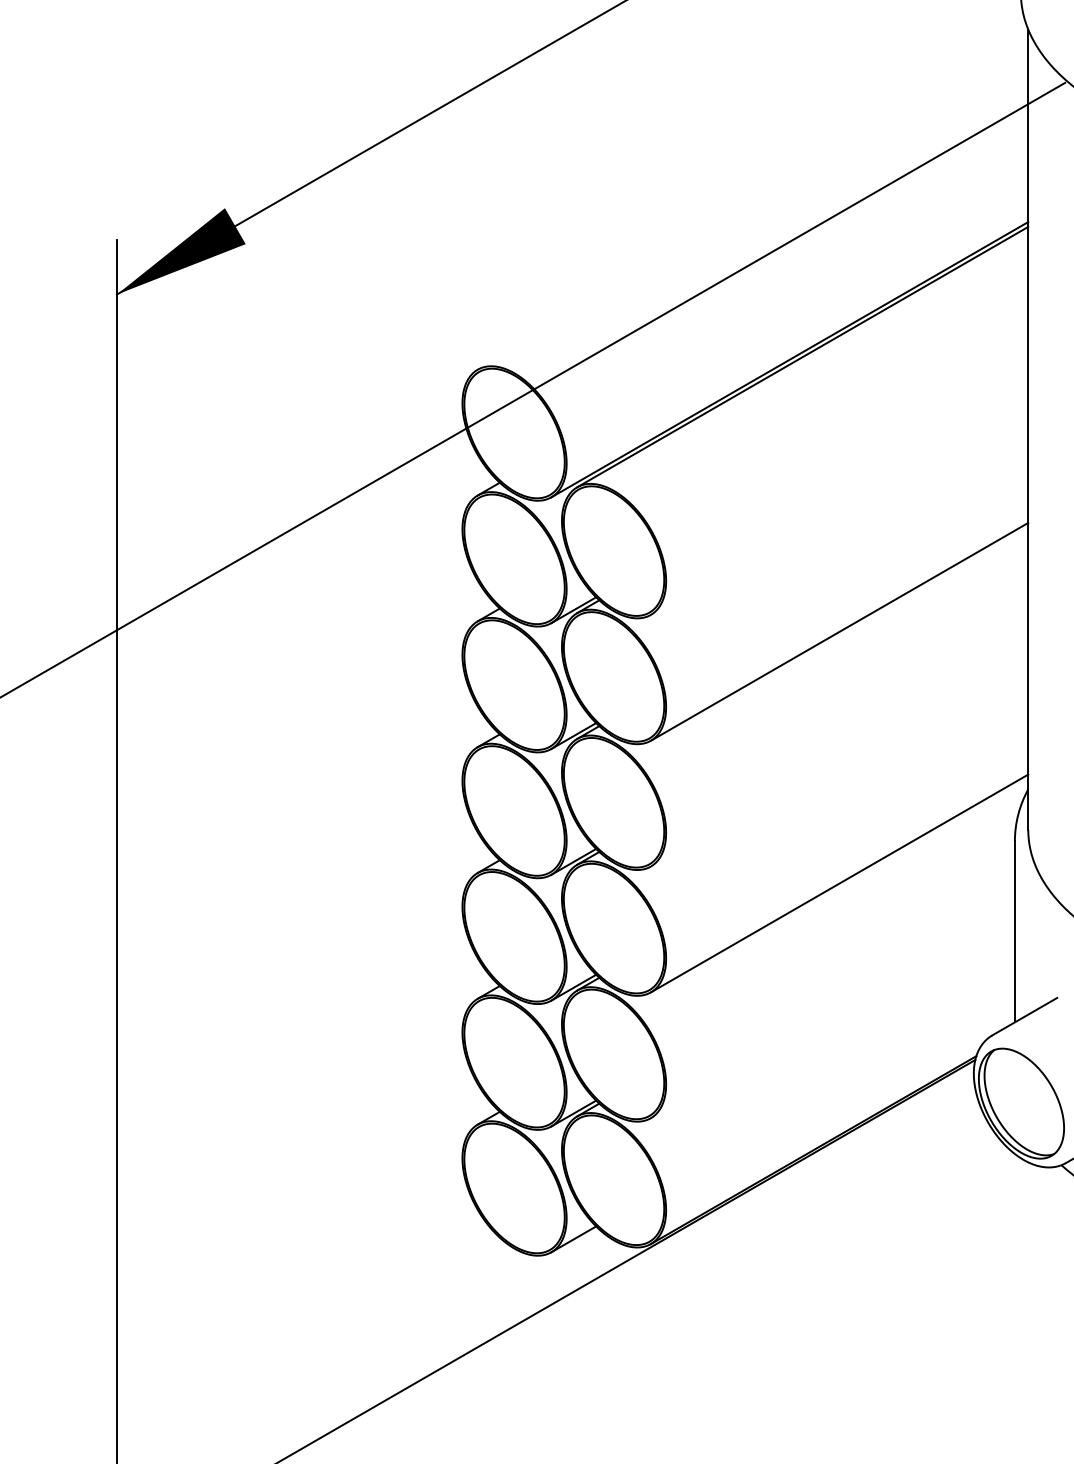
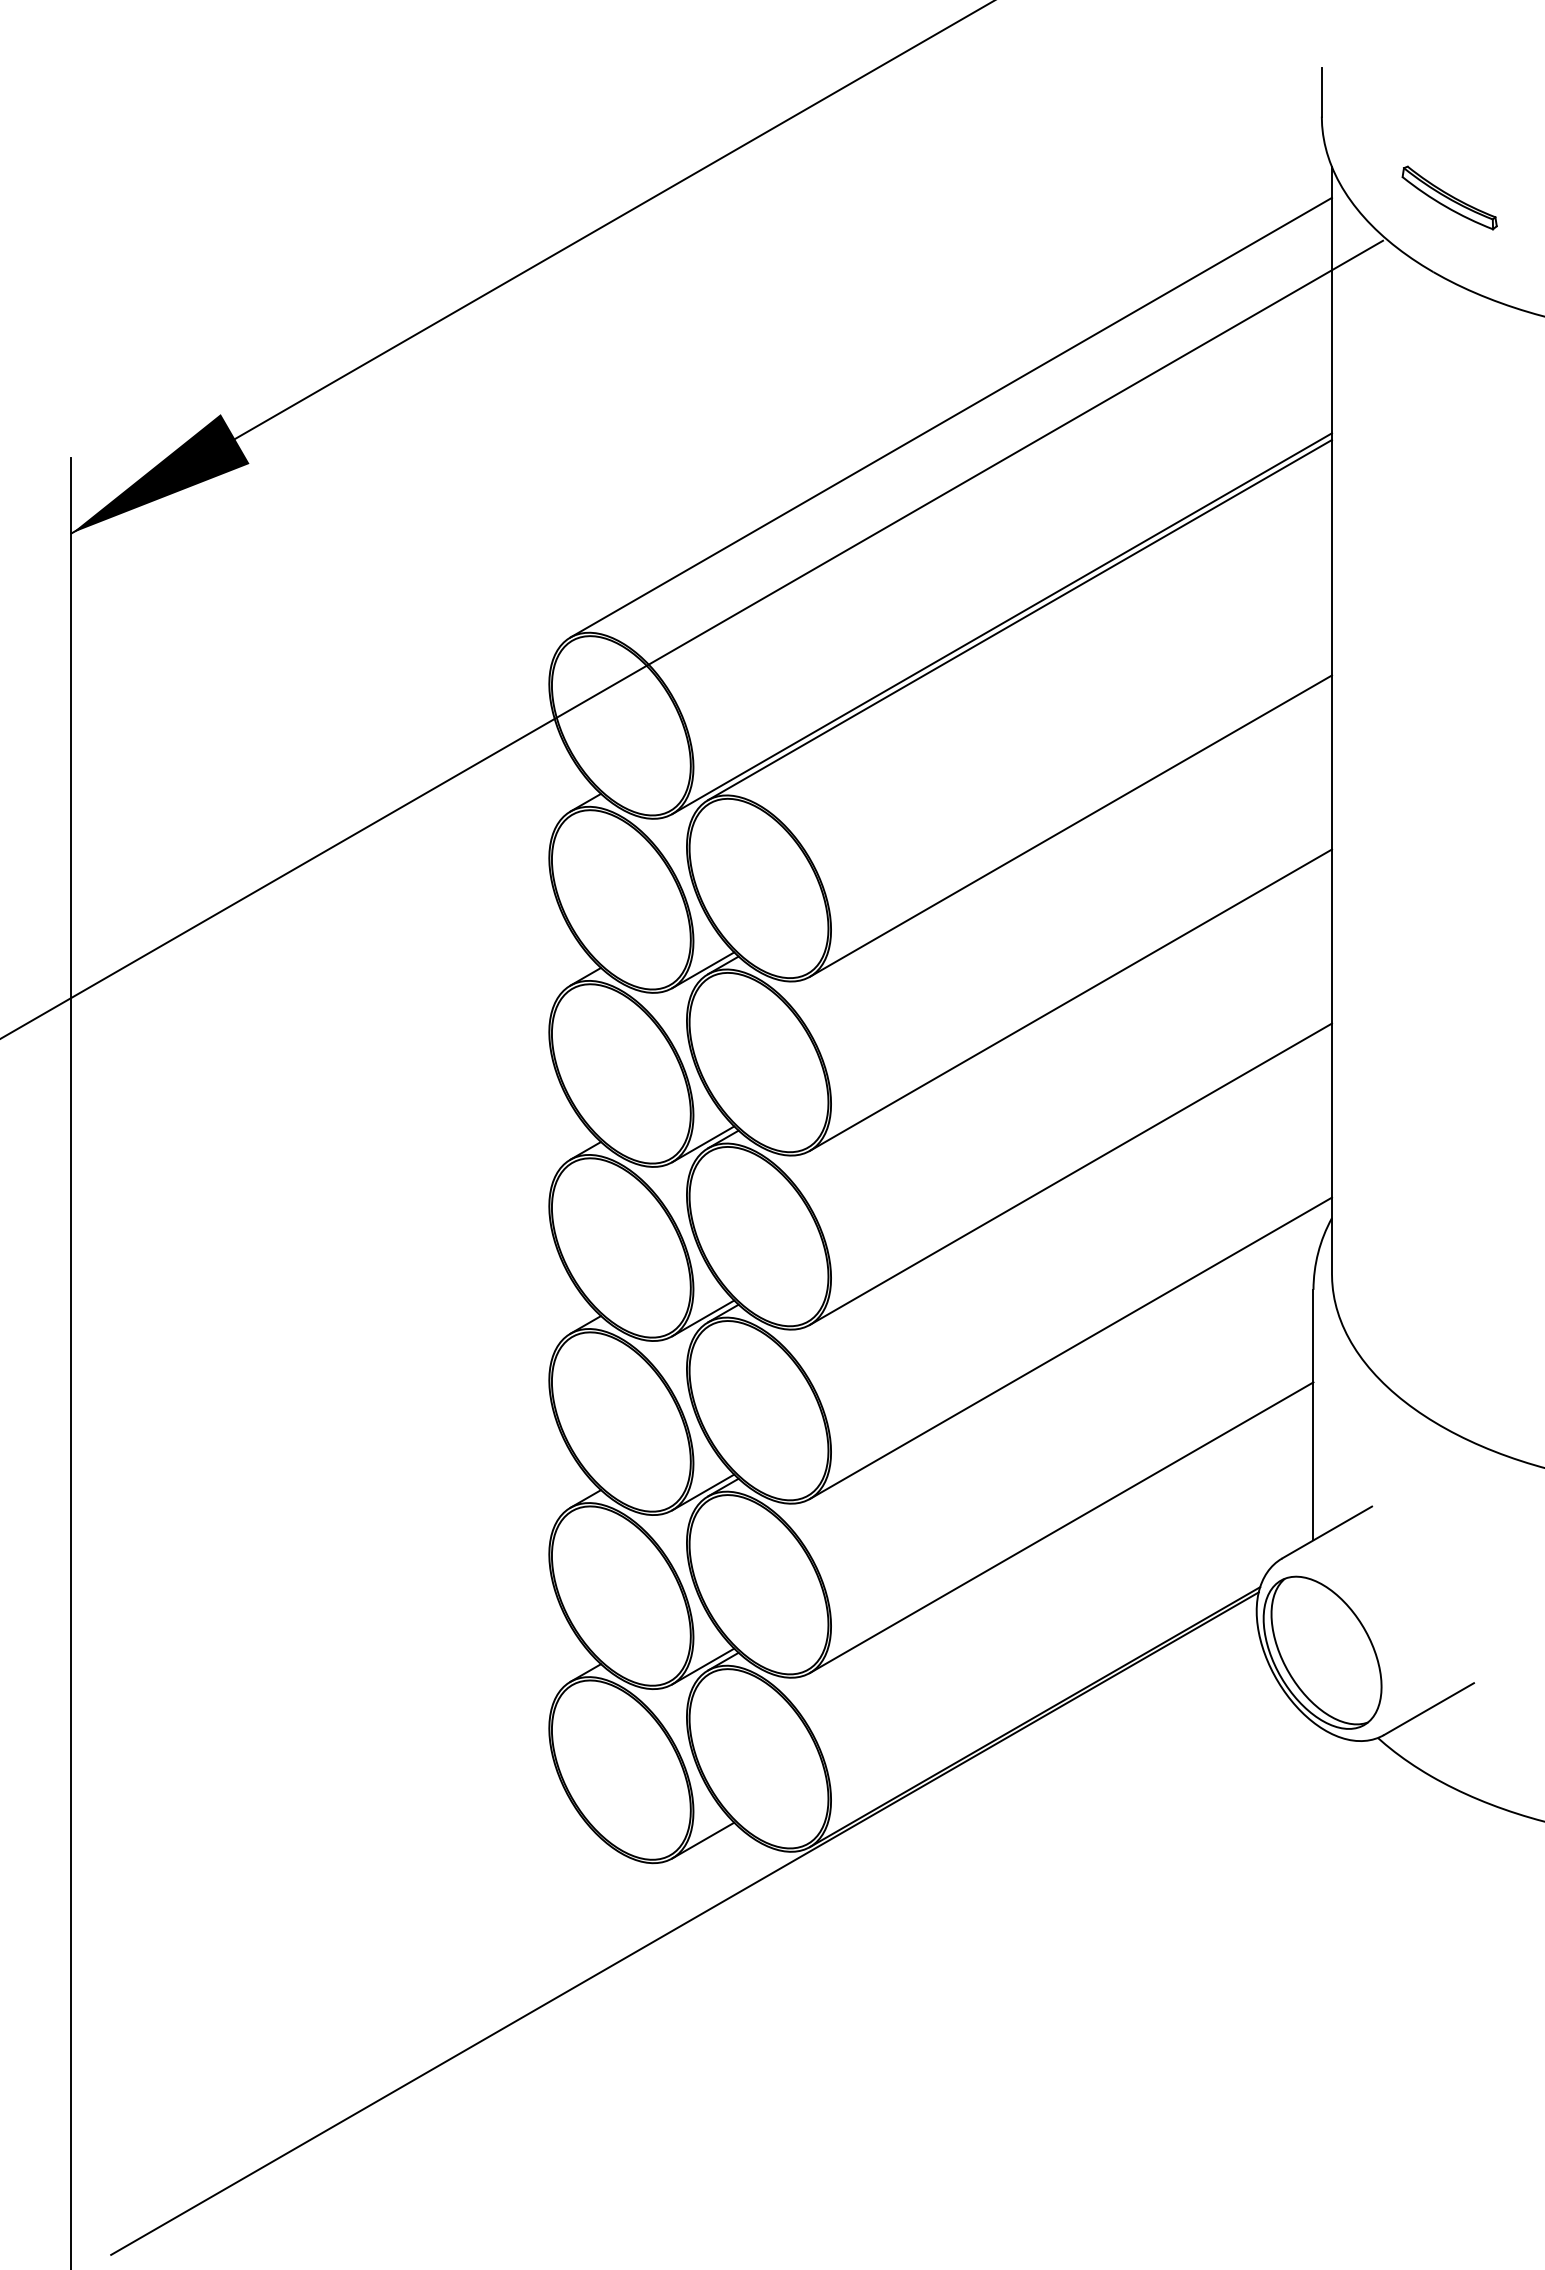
line: (753, 210) -> (951, 417), added
line: (839, 505) -> (1070, 825), added
line: (839, 757) -> (1070, 1173), added
line: (832, 1013) -> (1061, 1527), added

